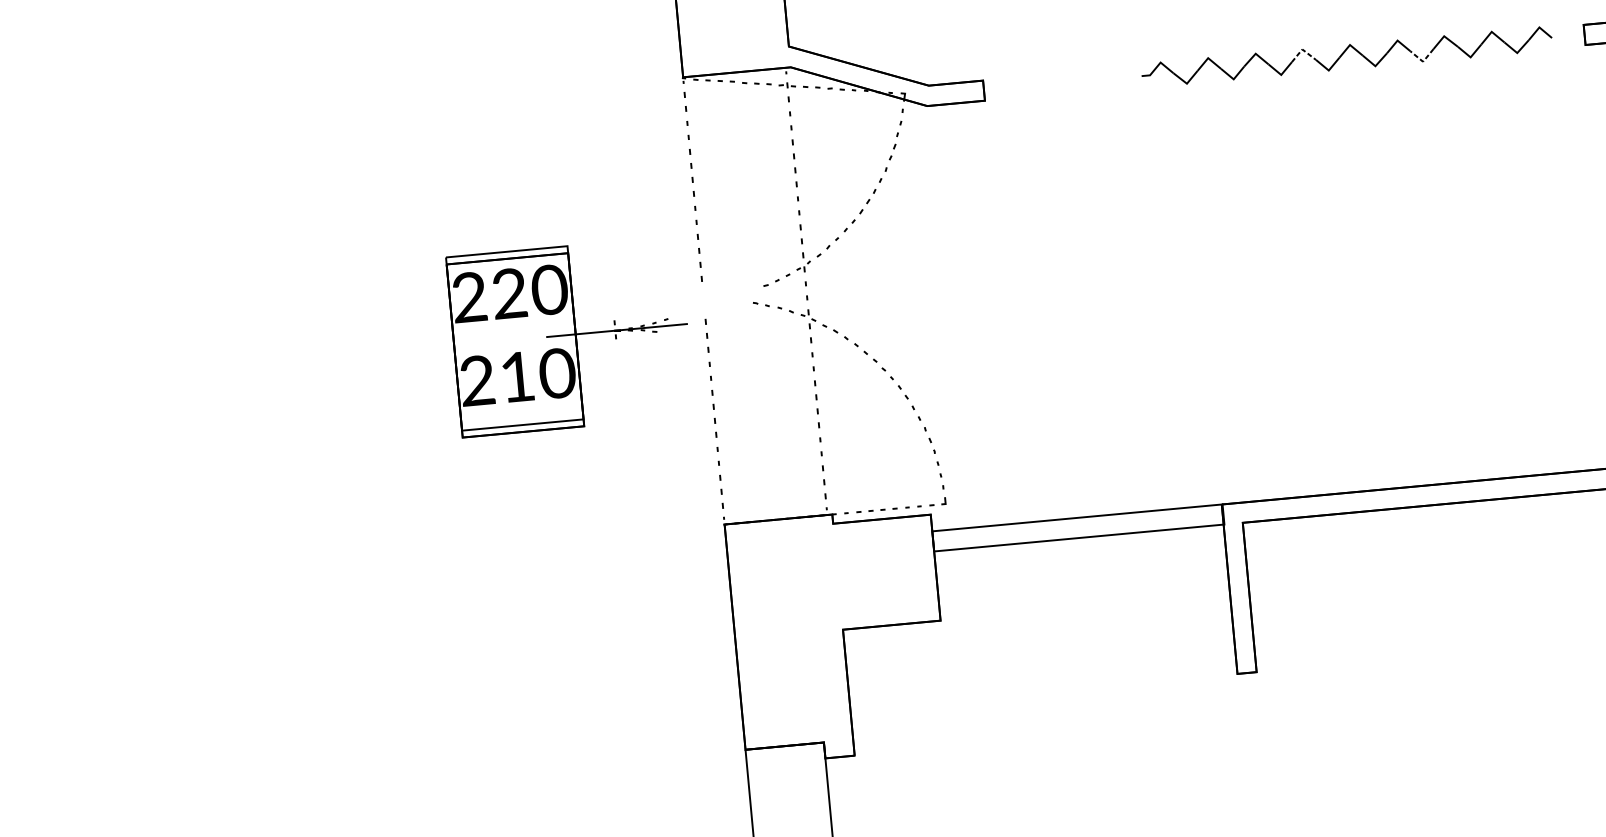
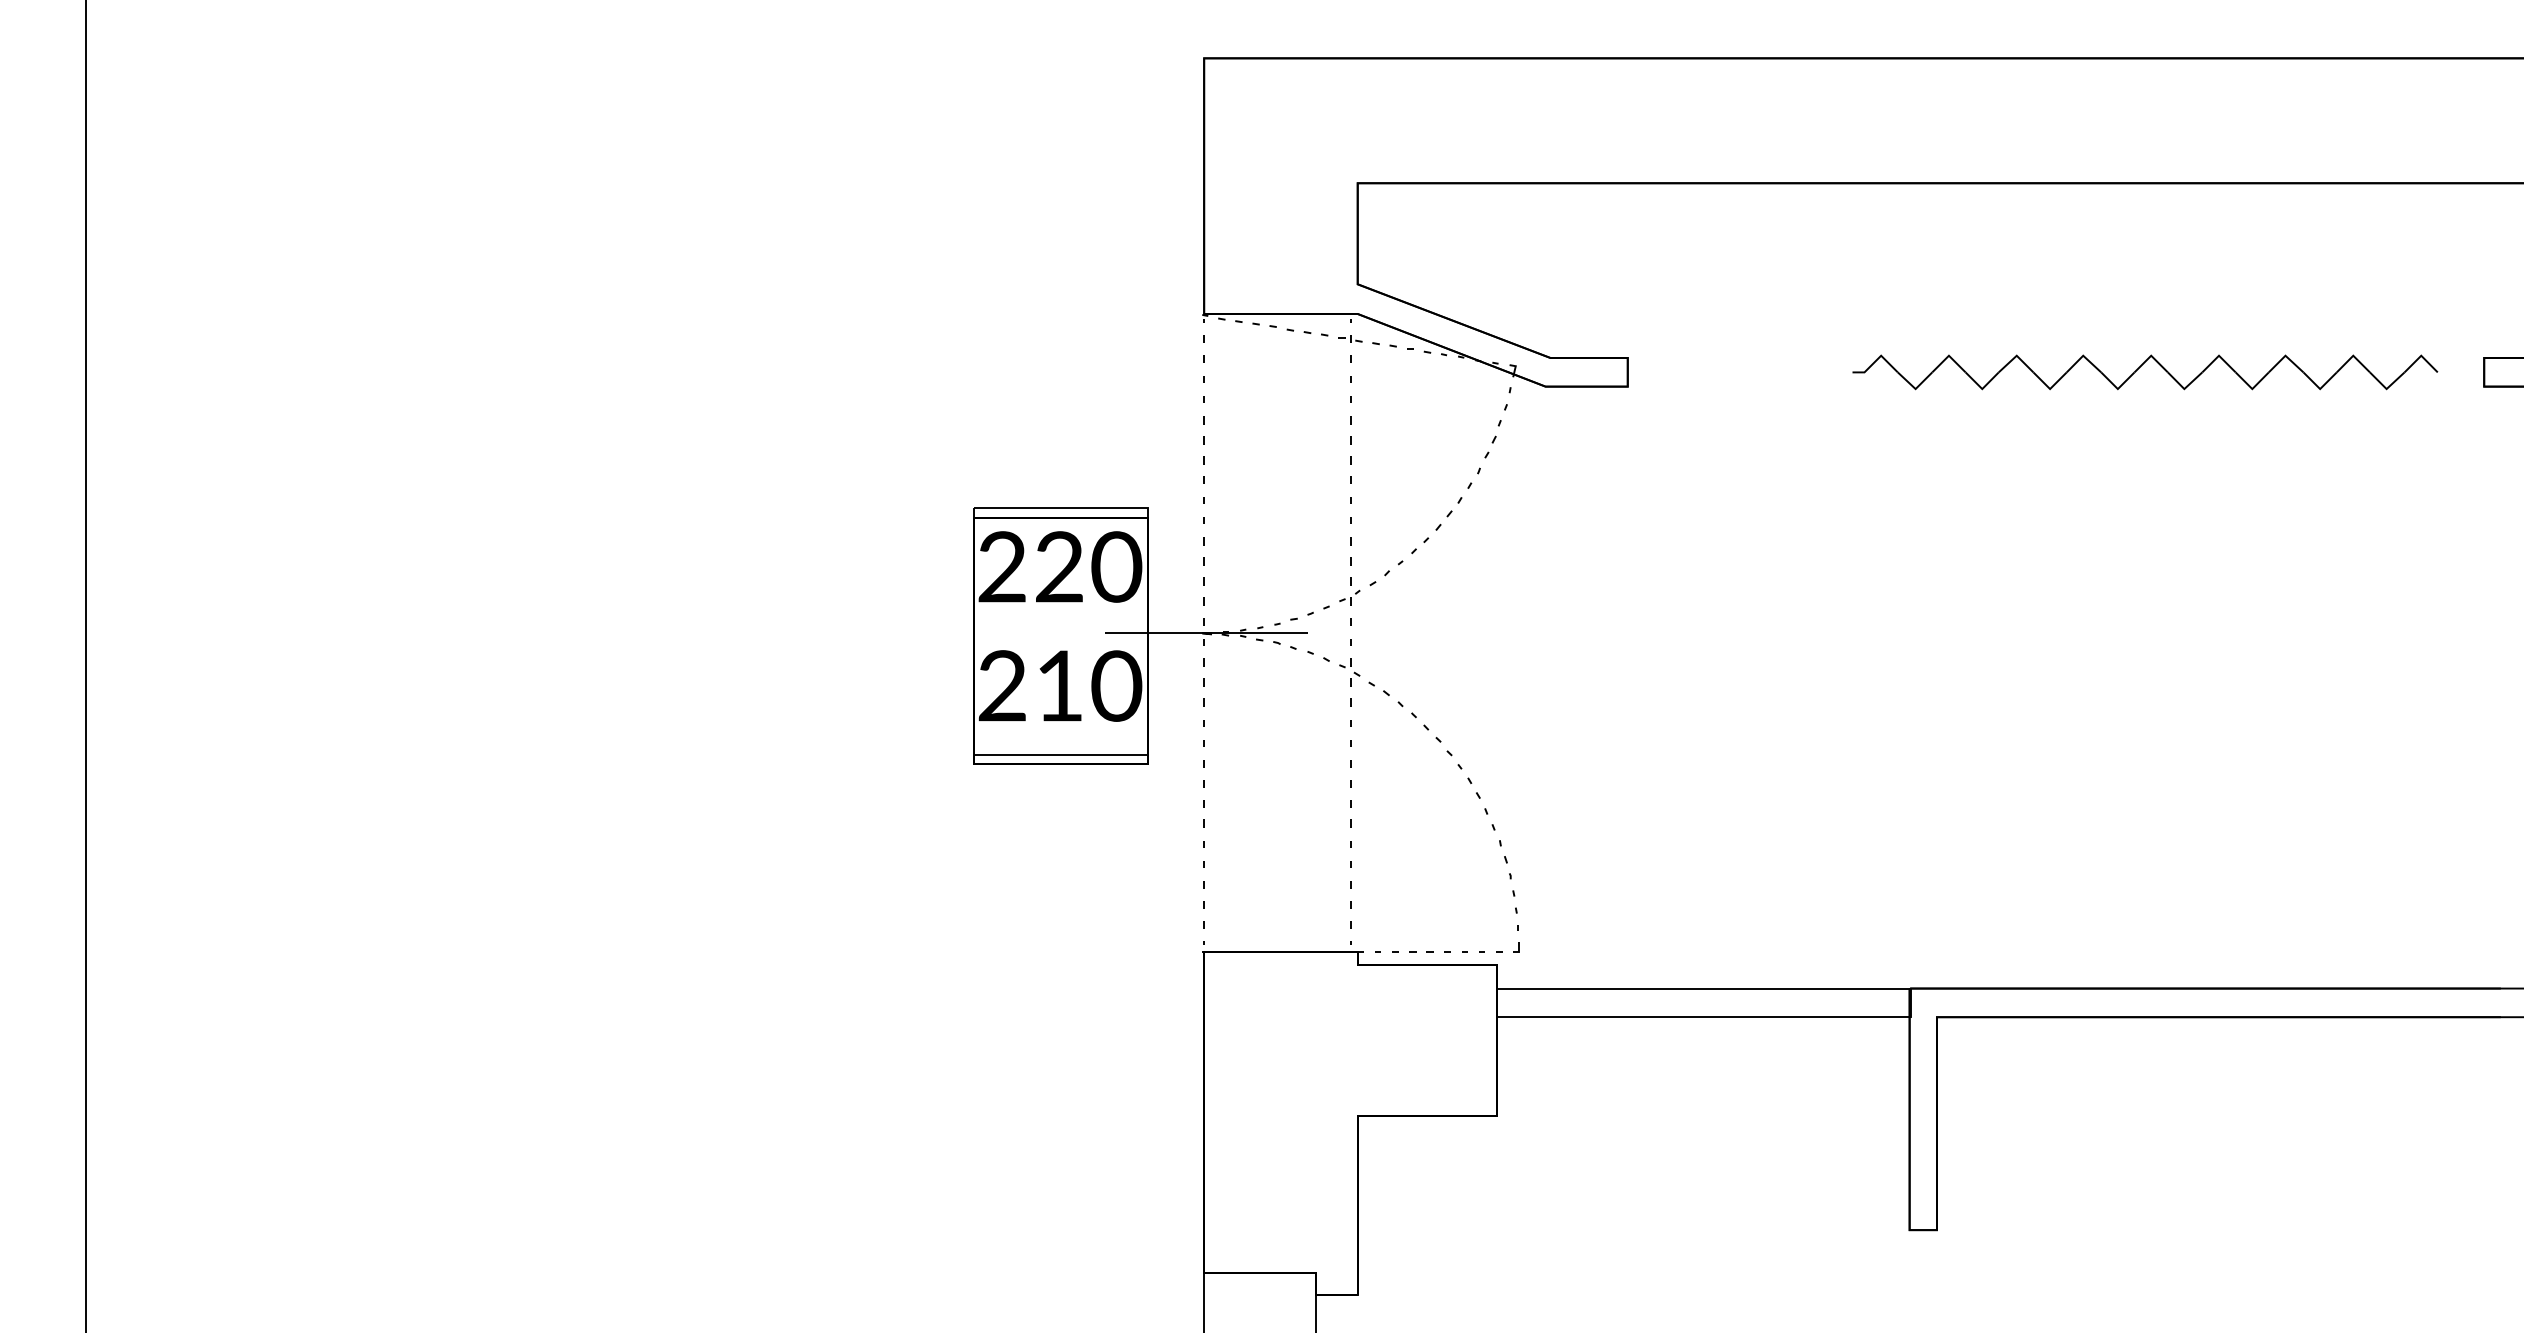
line: (1302, 49) -> (2083, 355), dashed -> solid
line: (1423, 62) -> (2252, 389), dashed -> solid
part: (570, 336) -> (1140, 635), moved

